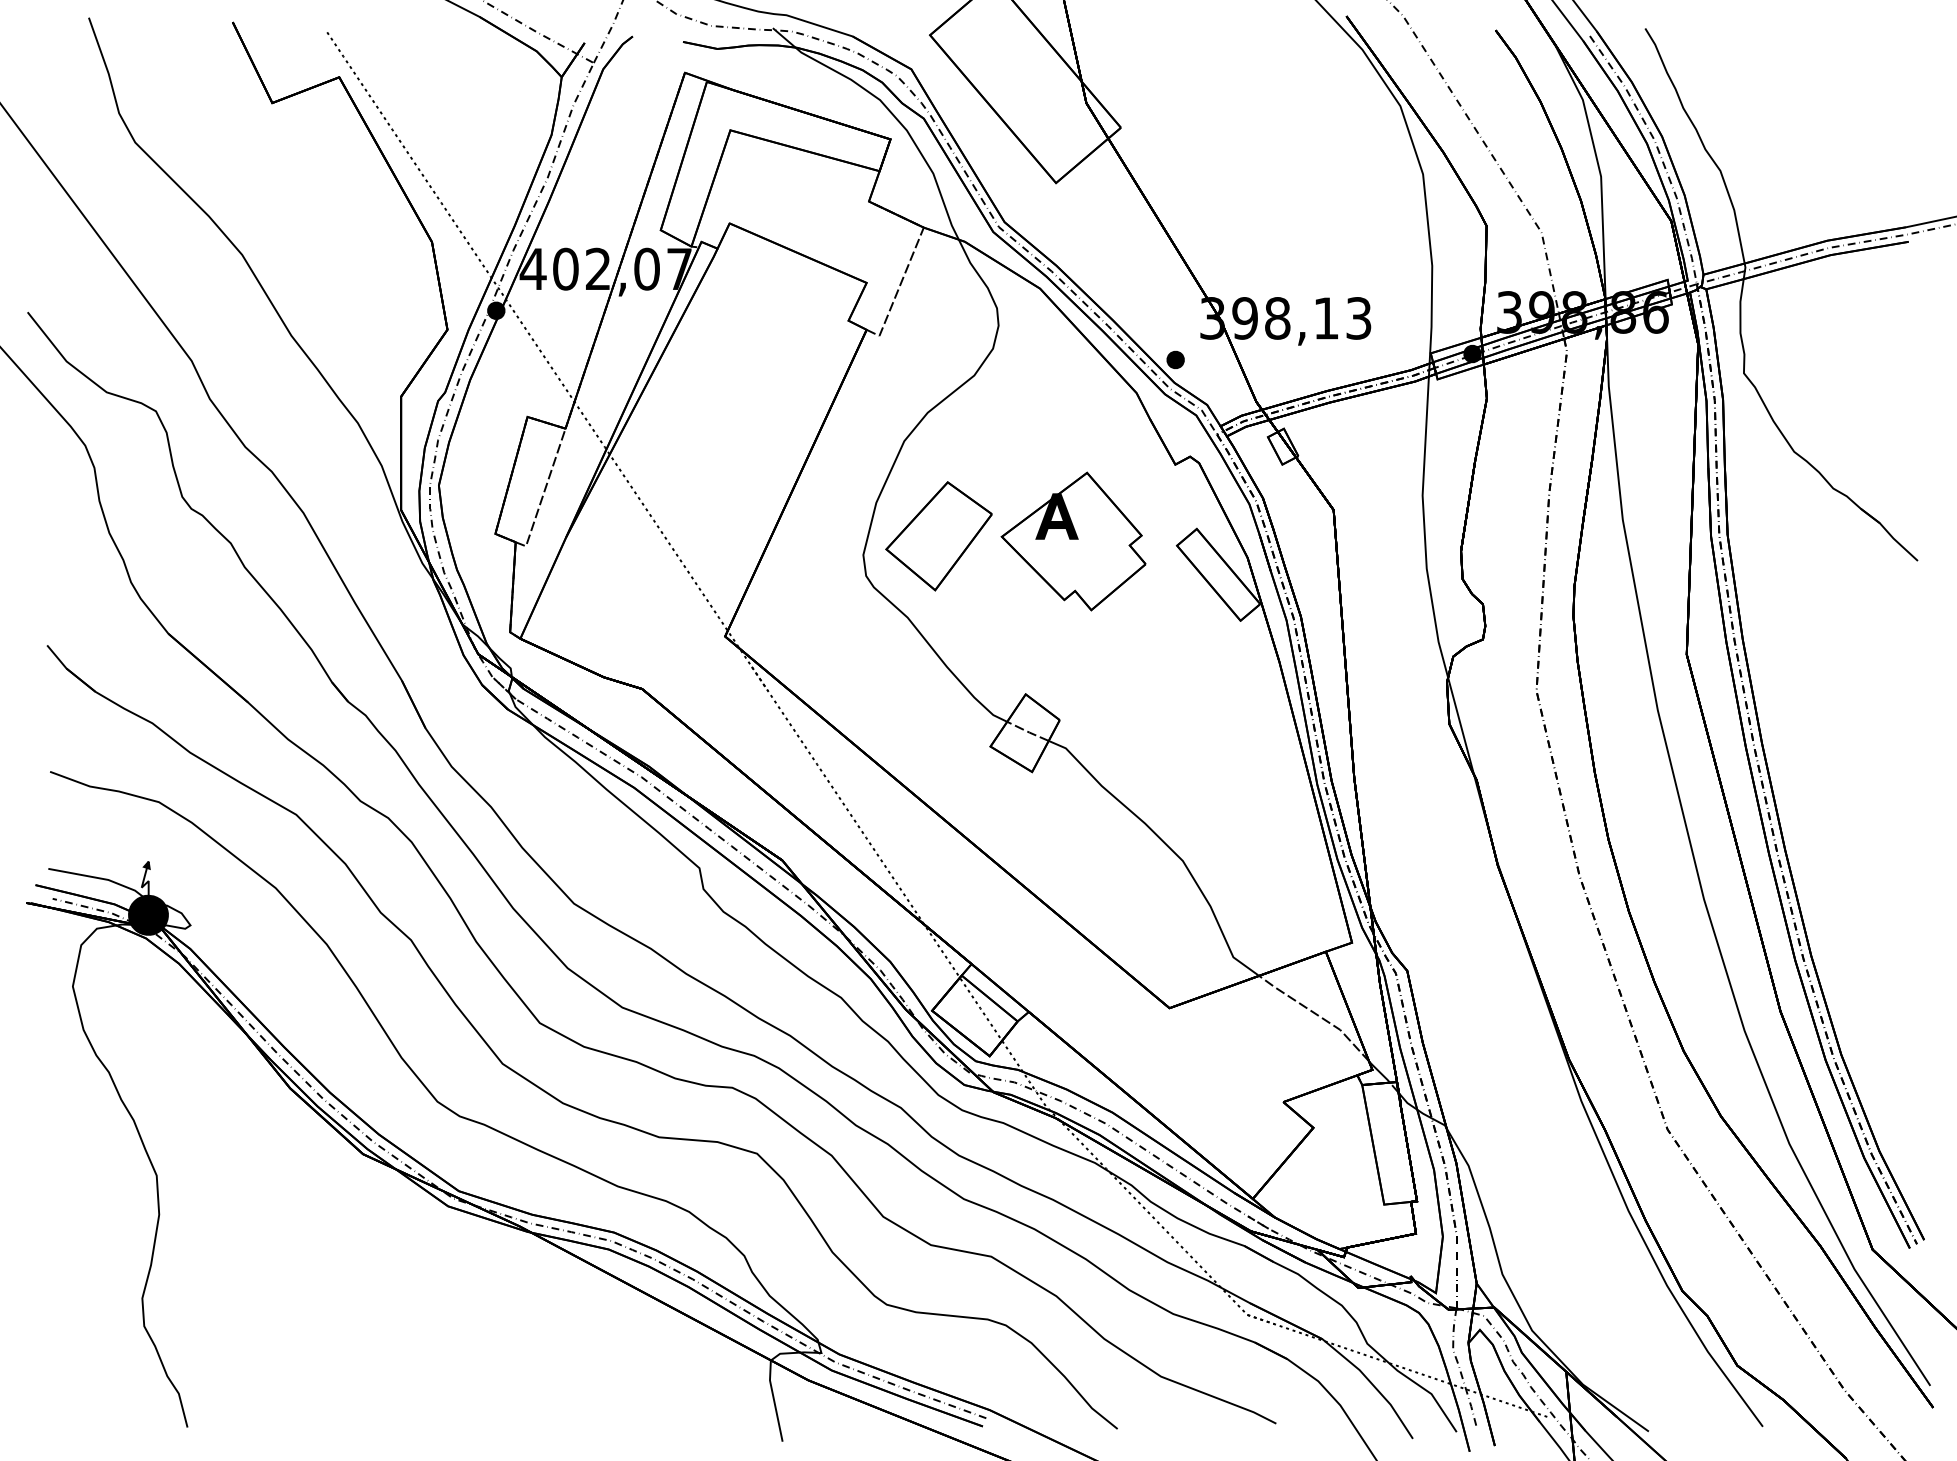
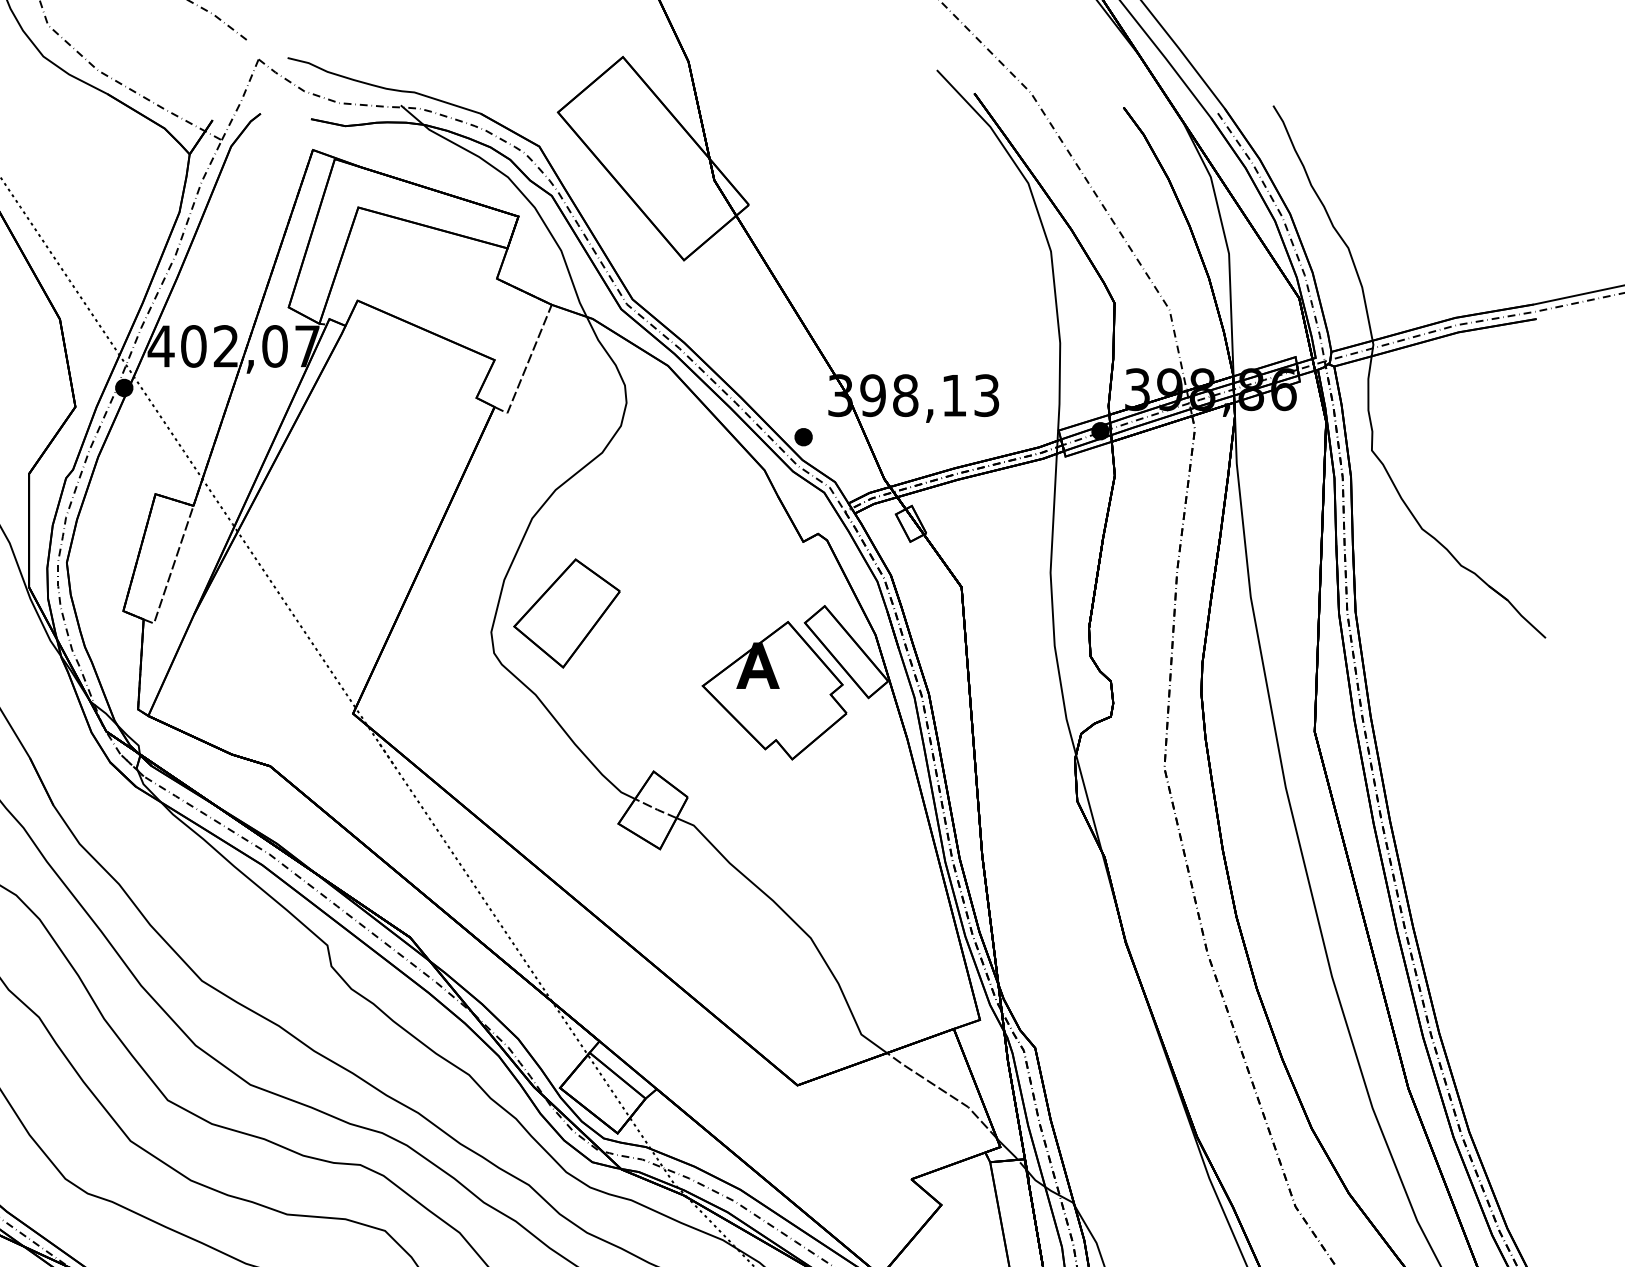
part: (1073, 541) -> (774, 690), moved

